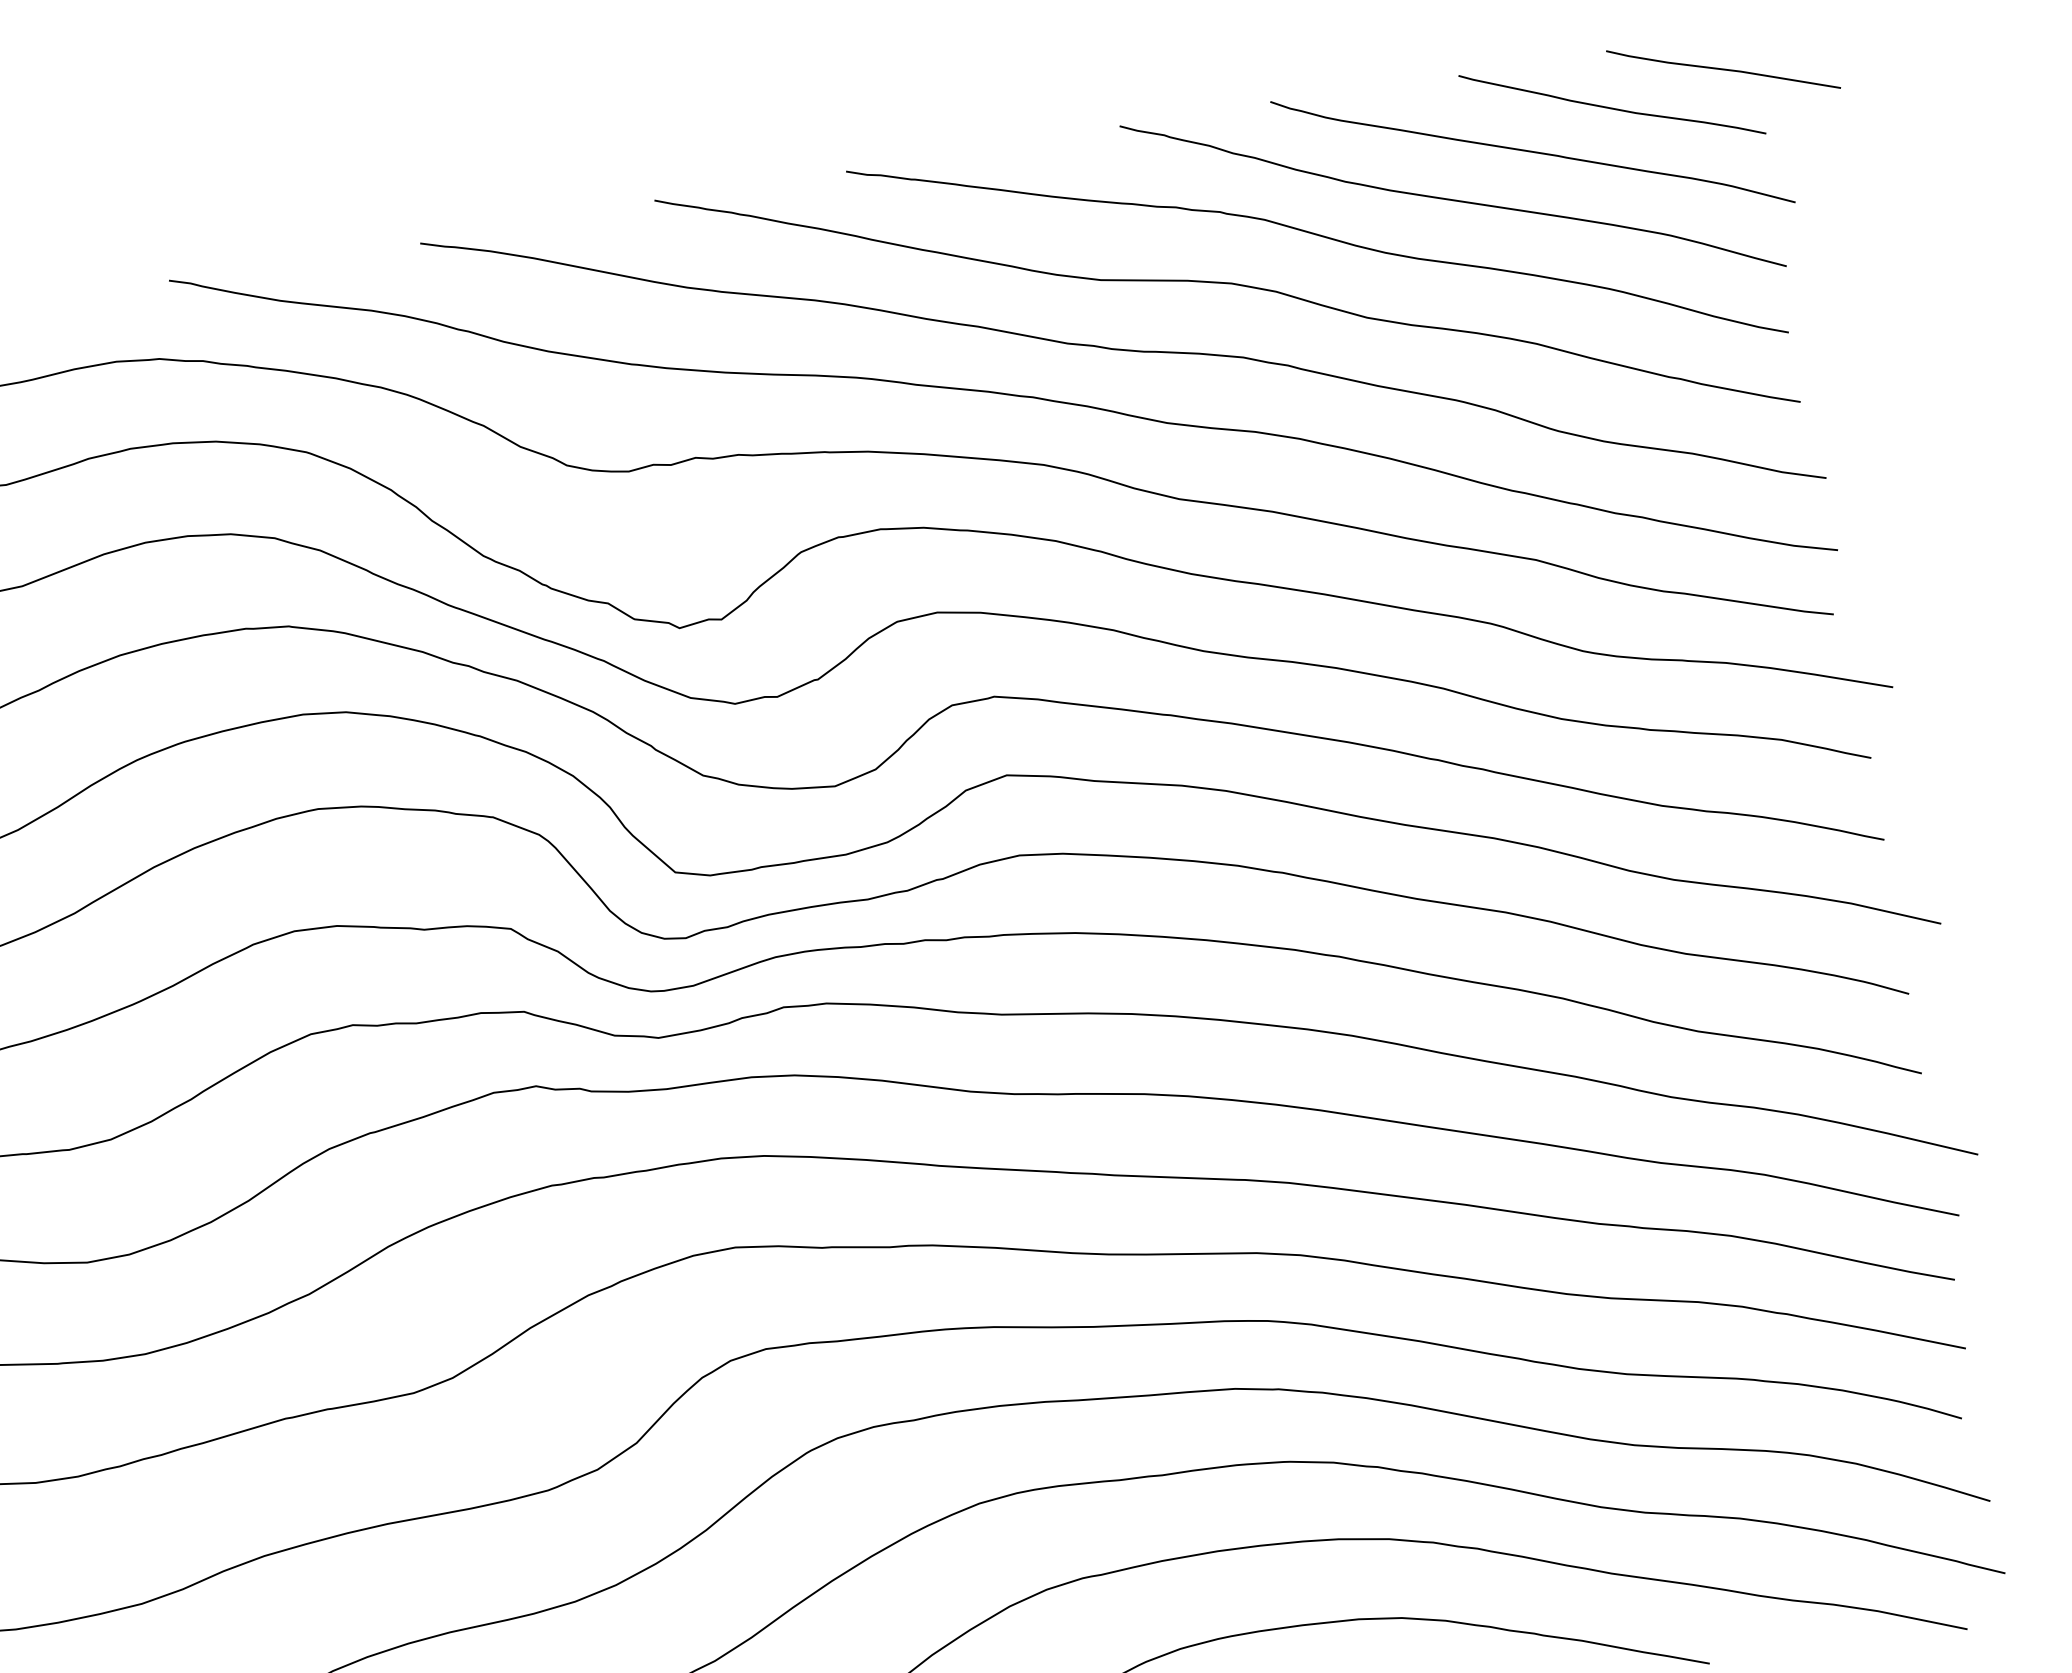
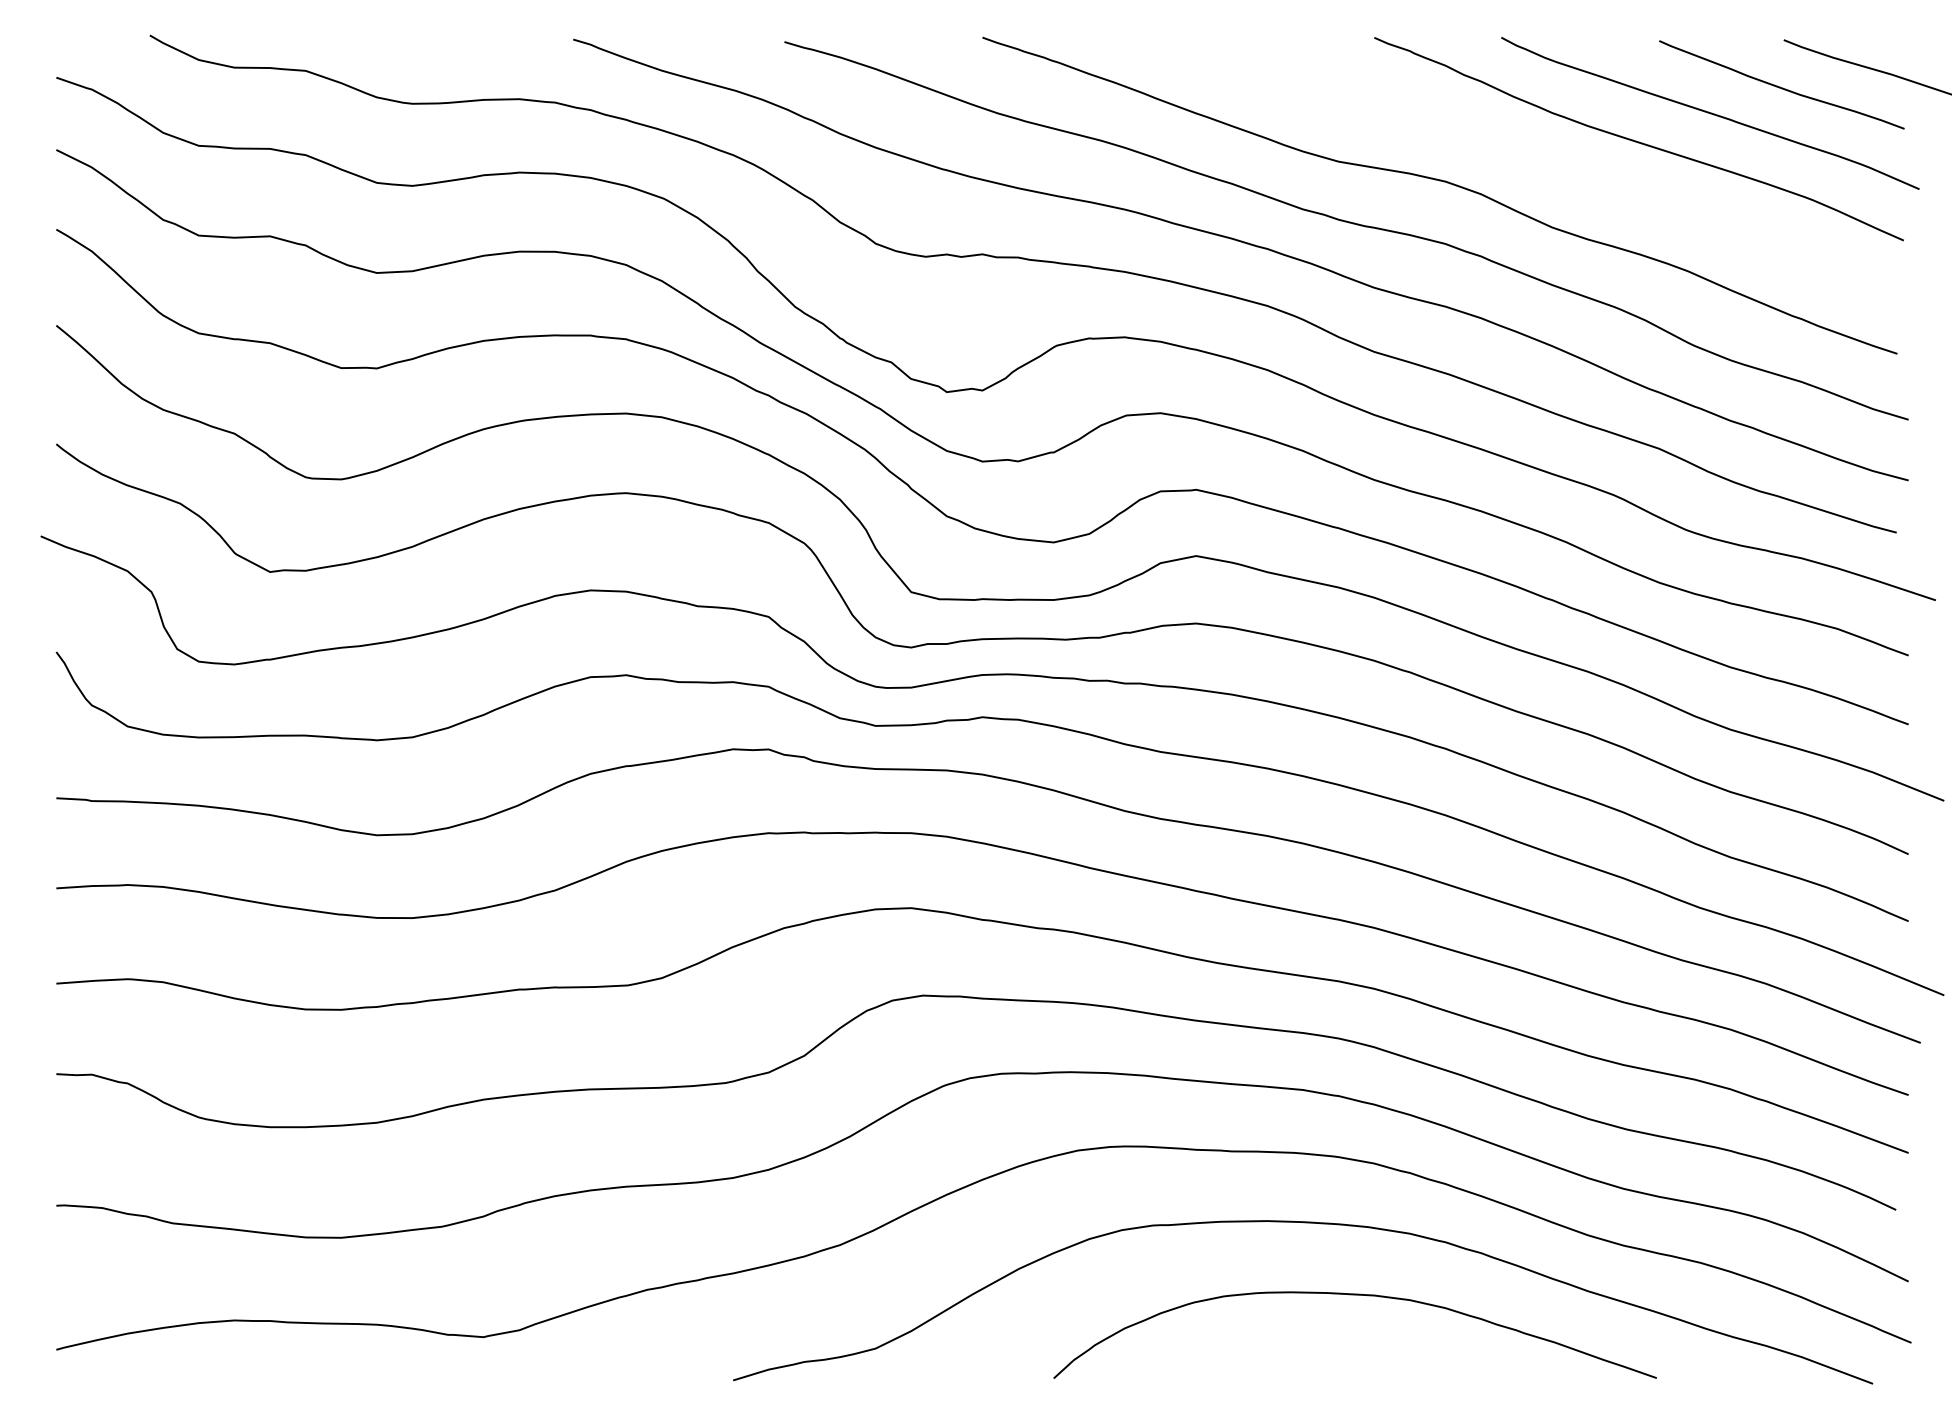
curve: (1321, 237) -> (1525, 155), removed

